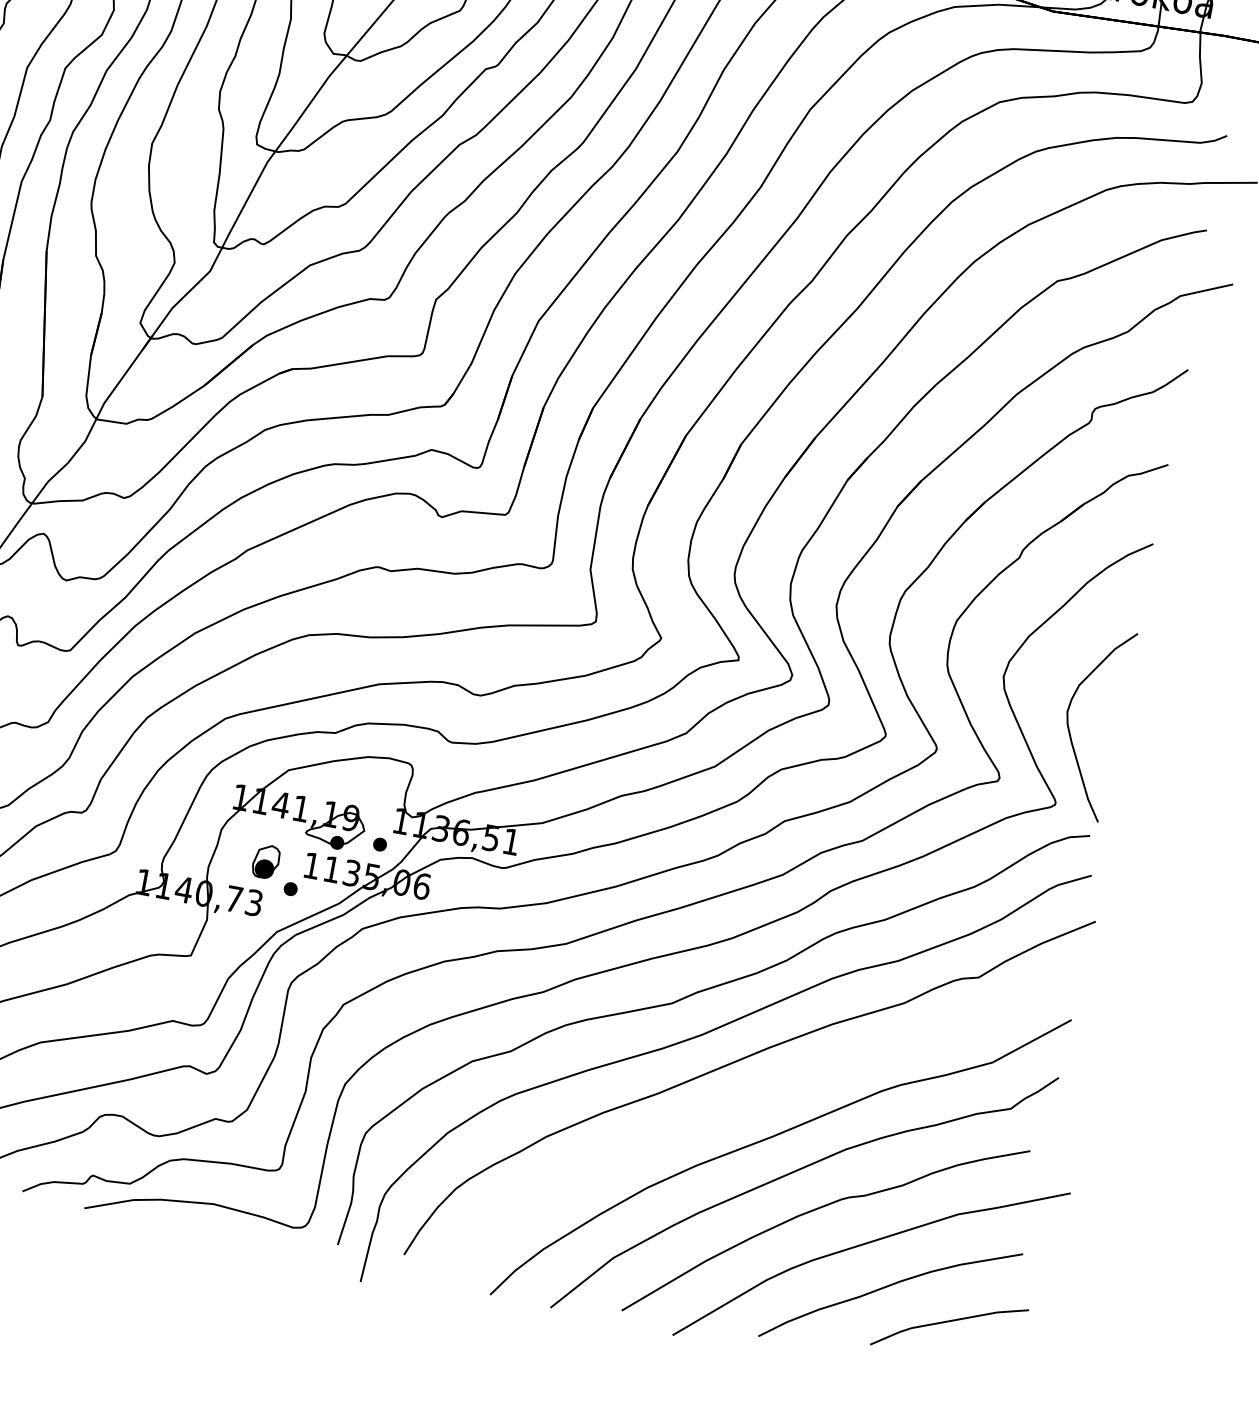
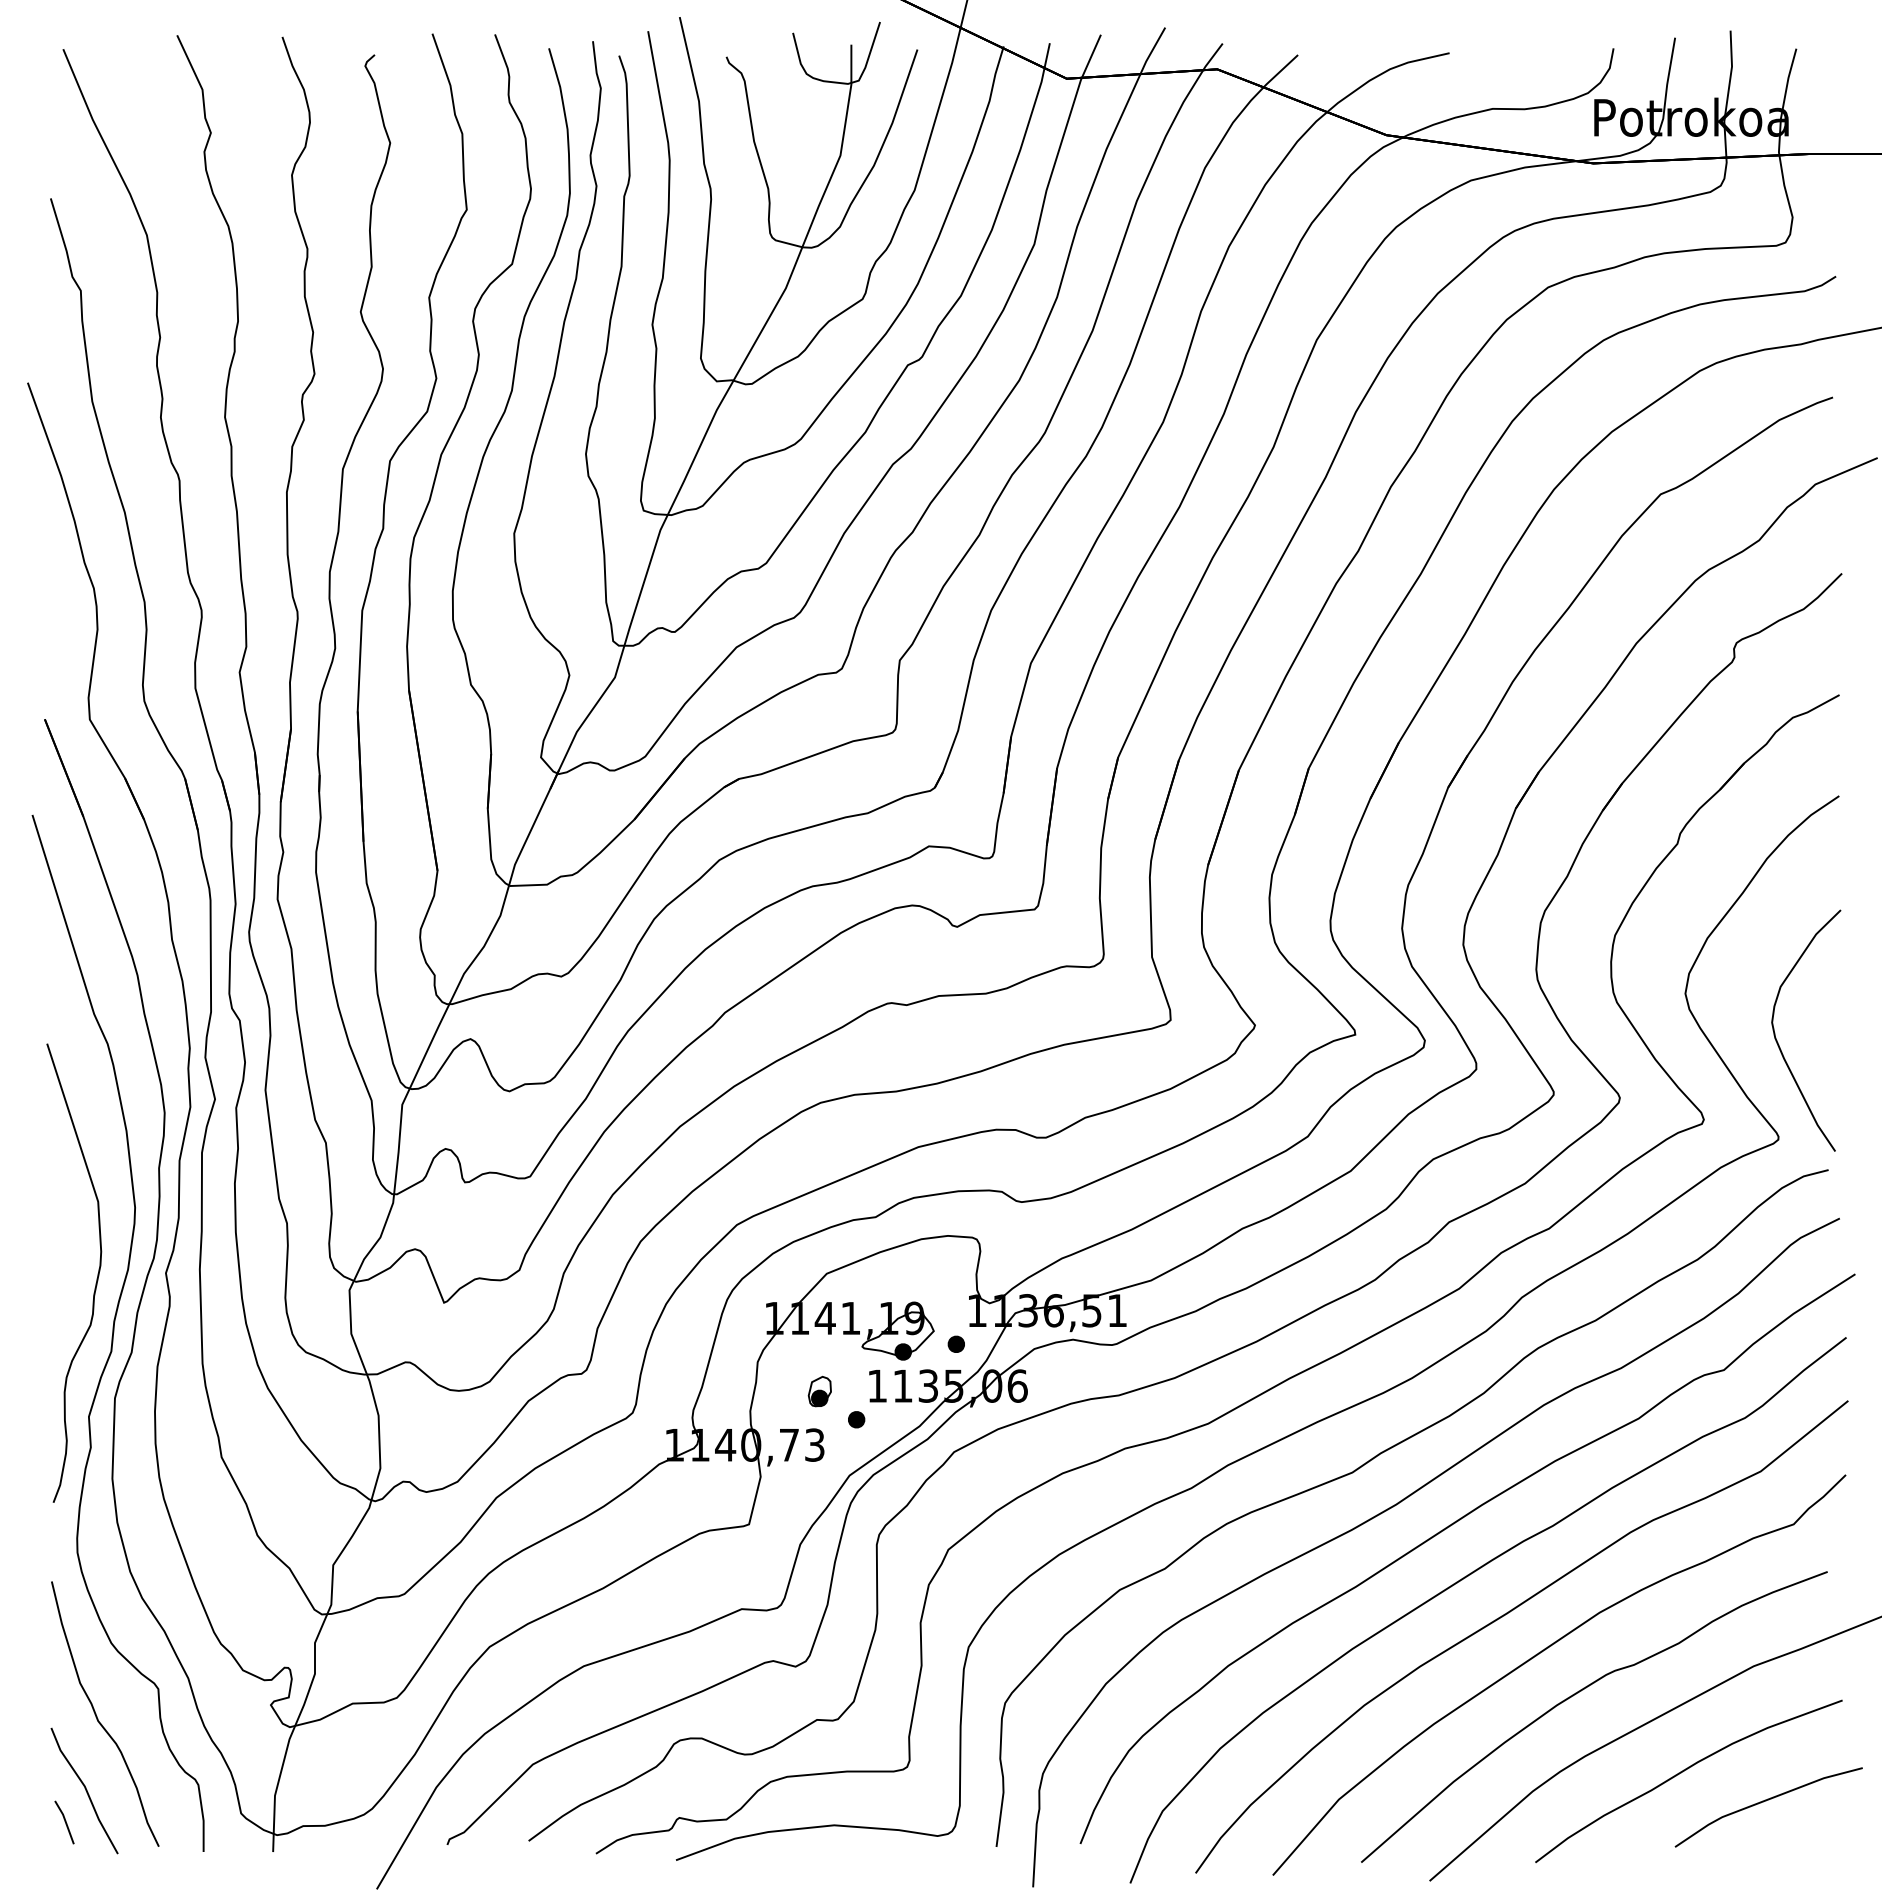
part: (265, 861) -> (819, 1391), size x0.71
curve: (745, 1103) -> (1465, 1578), added

